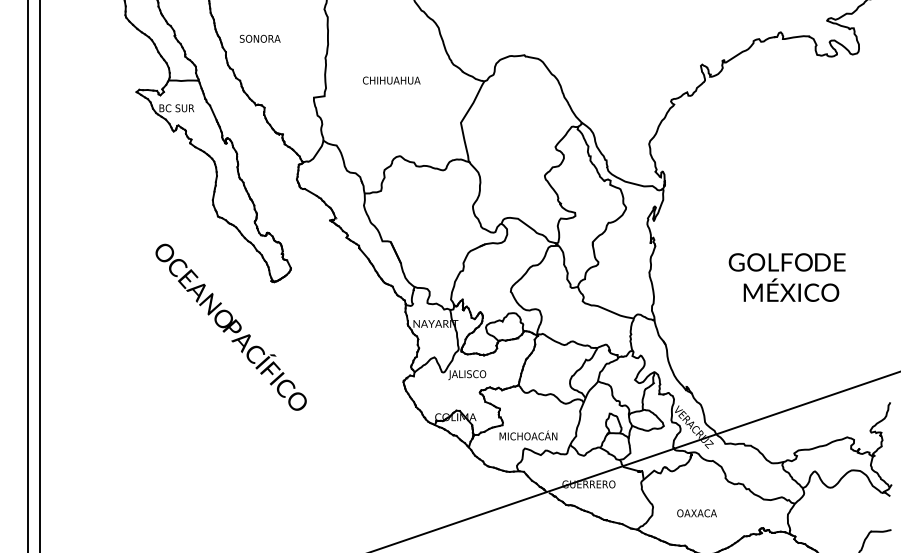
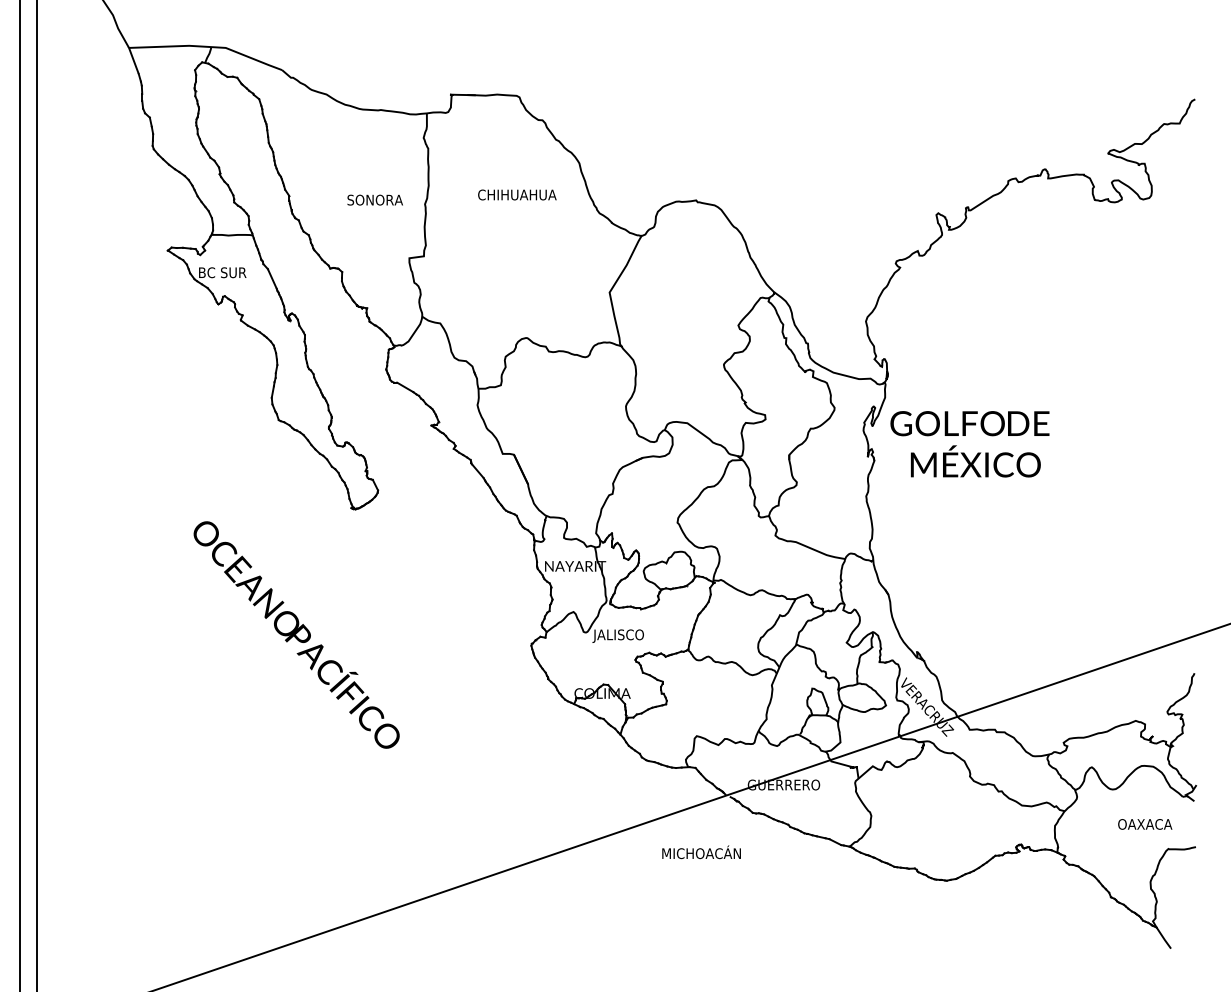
text: (259, 38) -> (374, 199), moved
text: (391, 80) -> (517, 194), moved
text: (786, 277) -> (969, 444), moved
text: (231, 326) -> (296, 634), moved
text: (528, 435) -> (701, 852), moved
text: (697, 513) -> (1145, 824), moved

